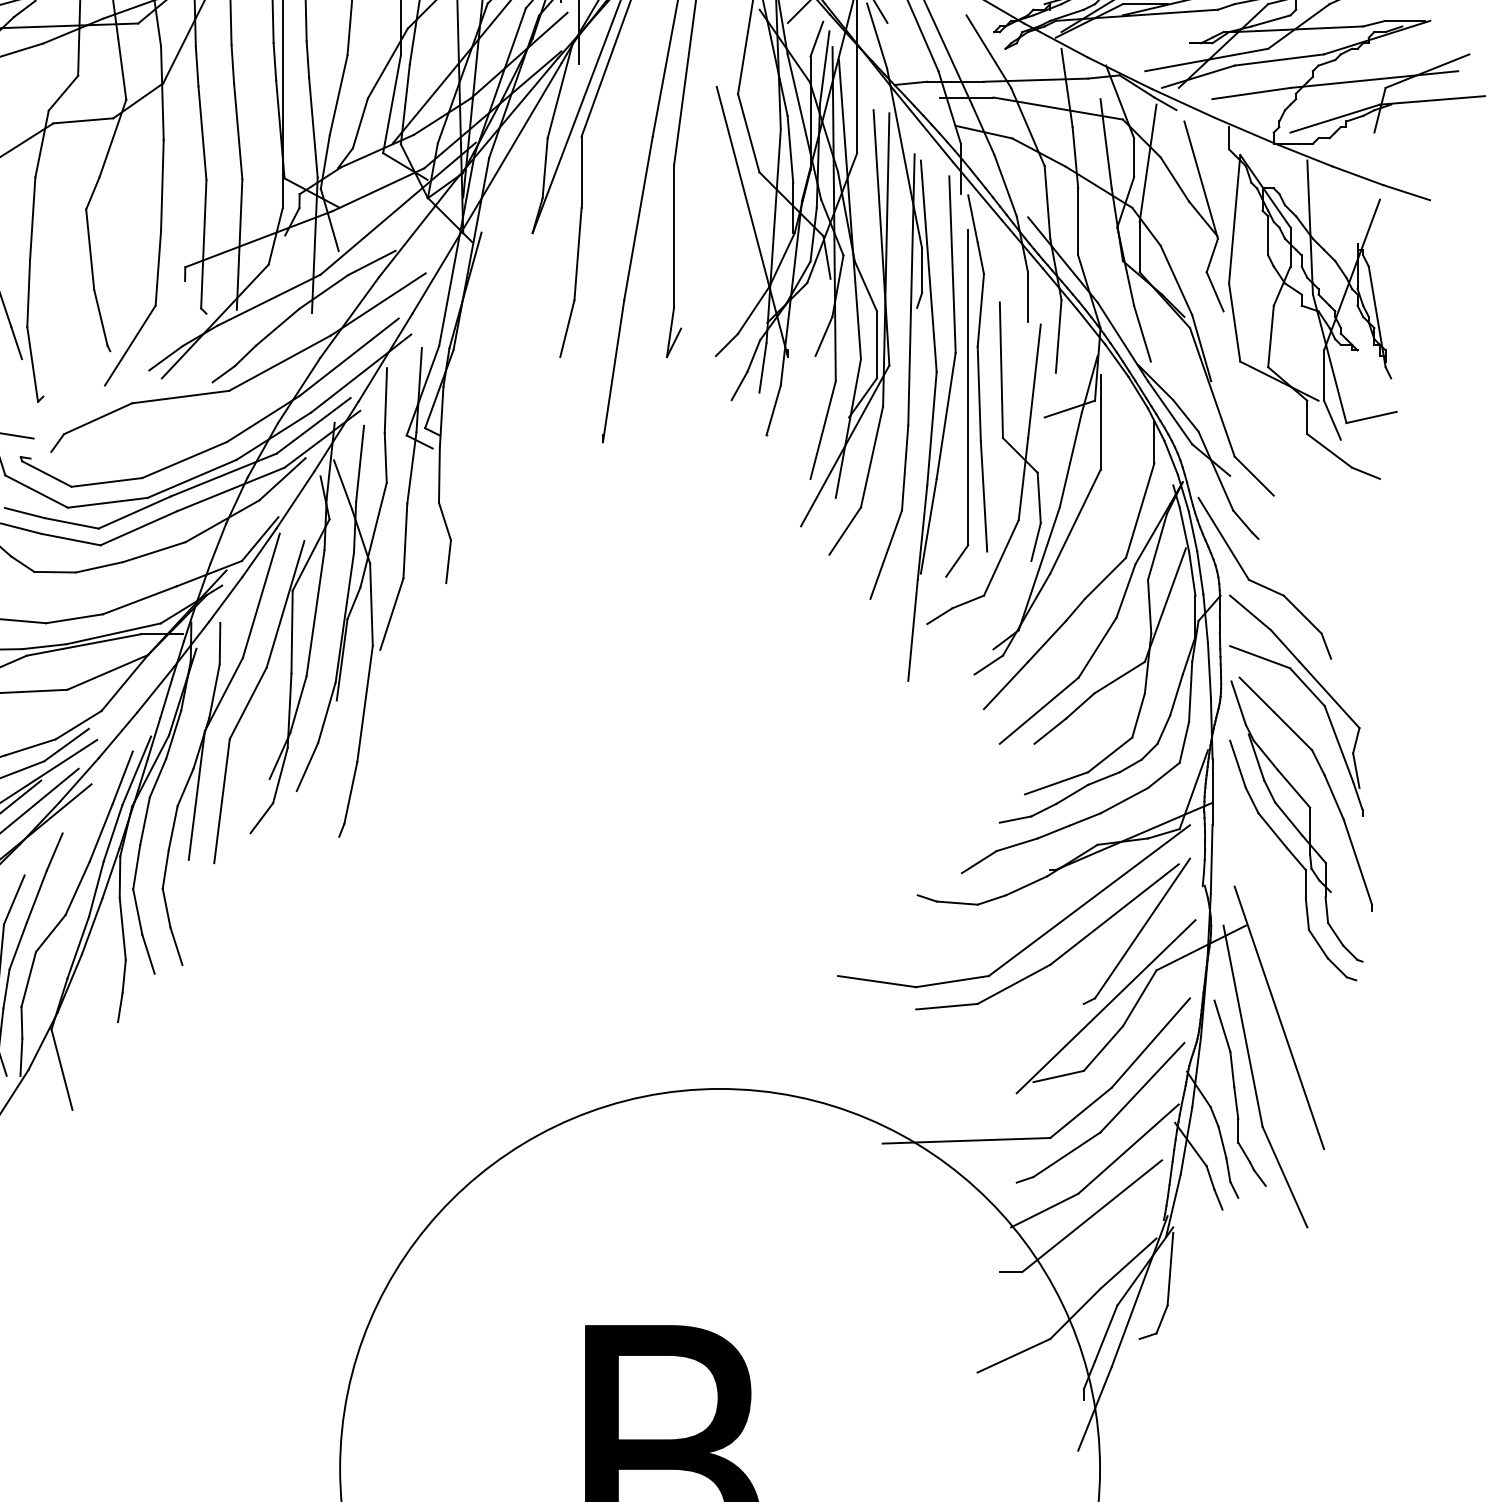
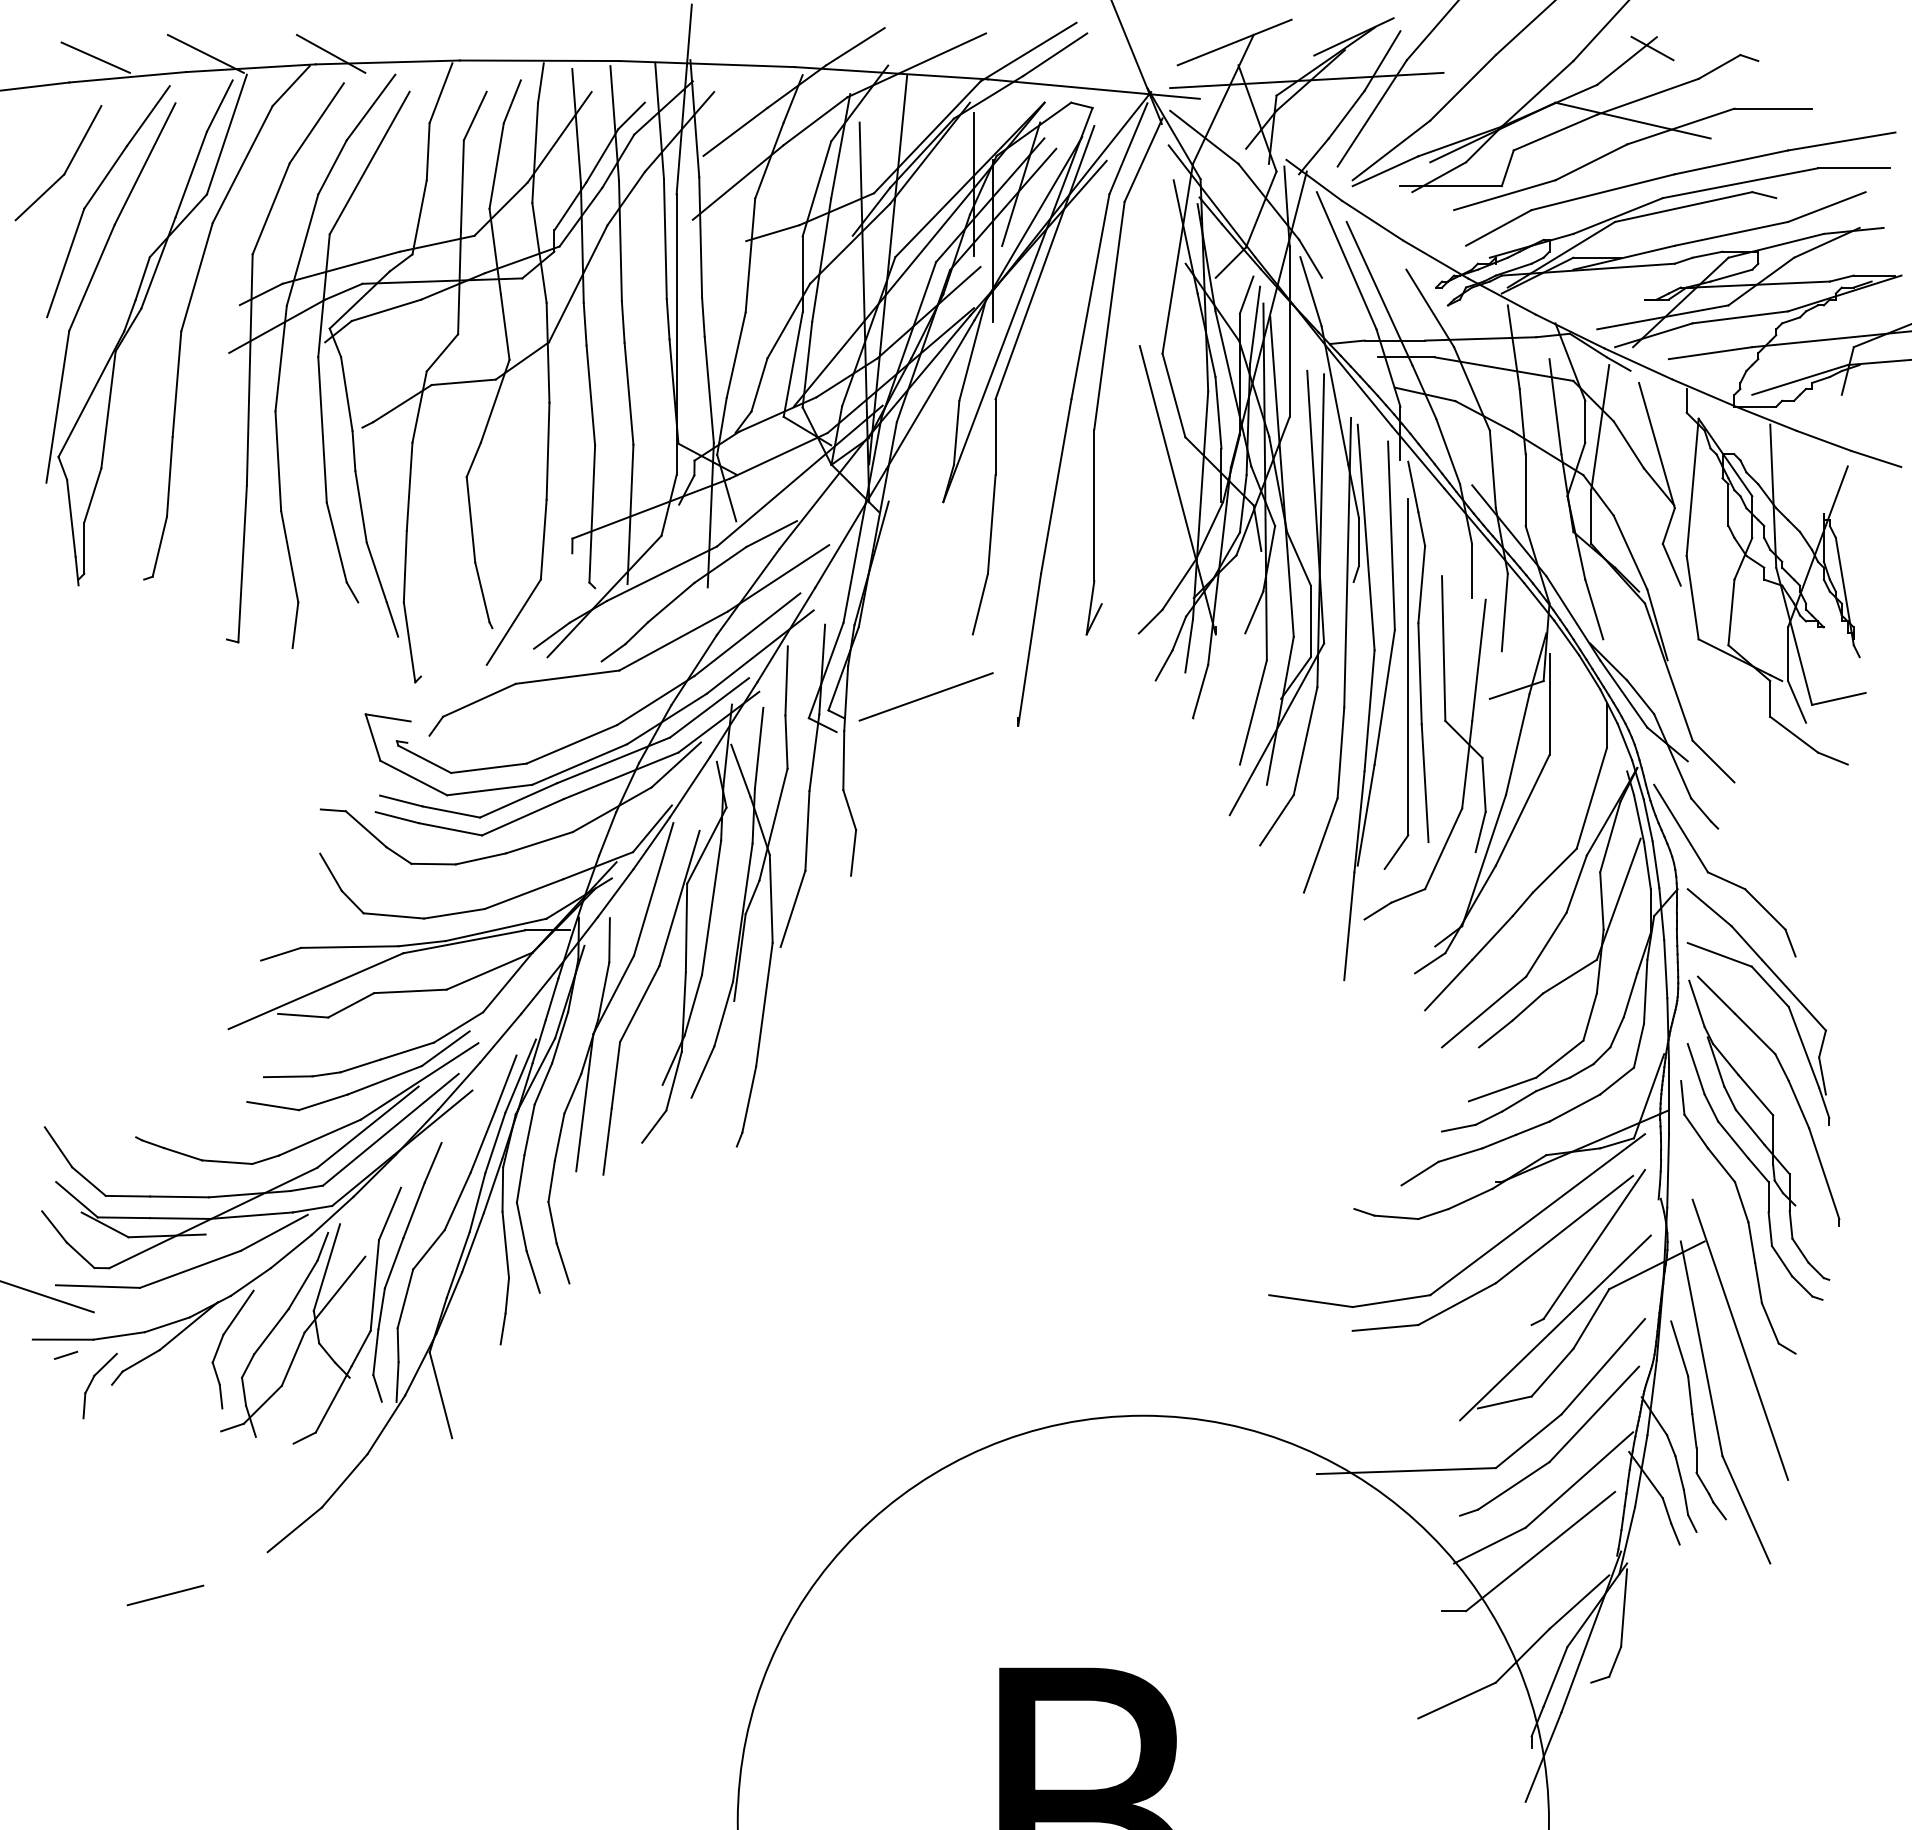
line: (515, 415) -> (925, 696), added
part: (1283, 900) -> (1744, 1214), added

